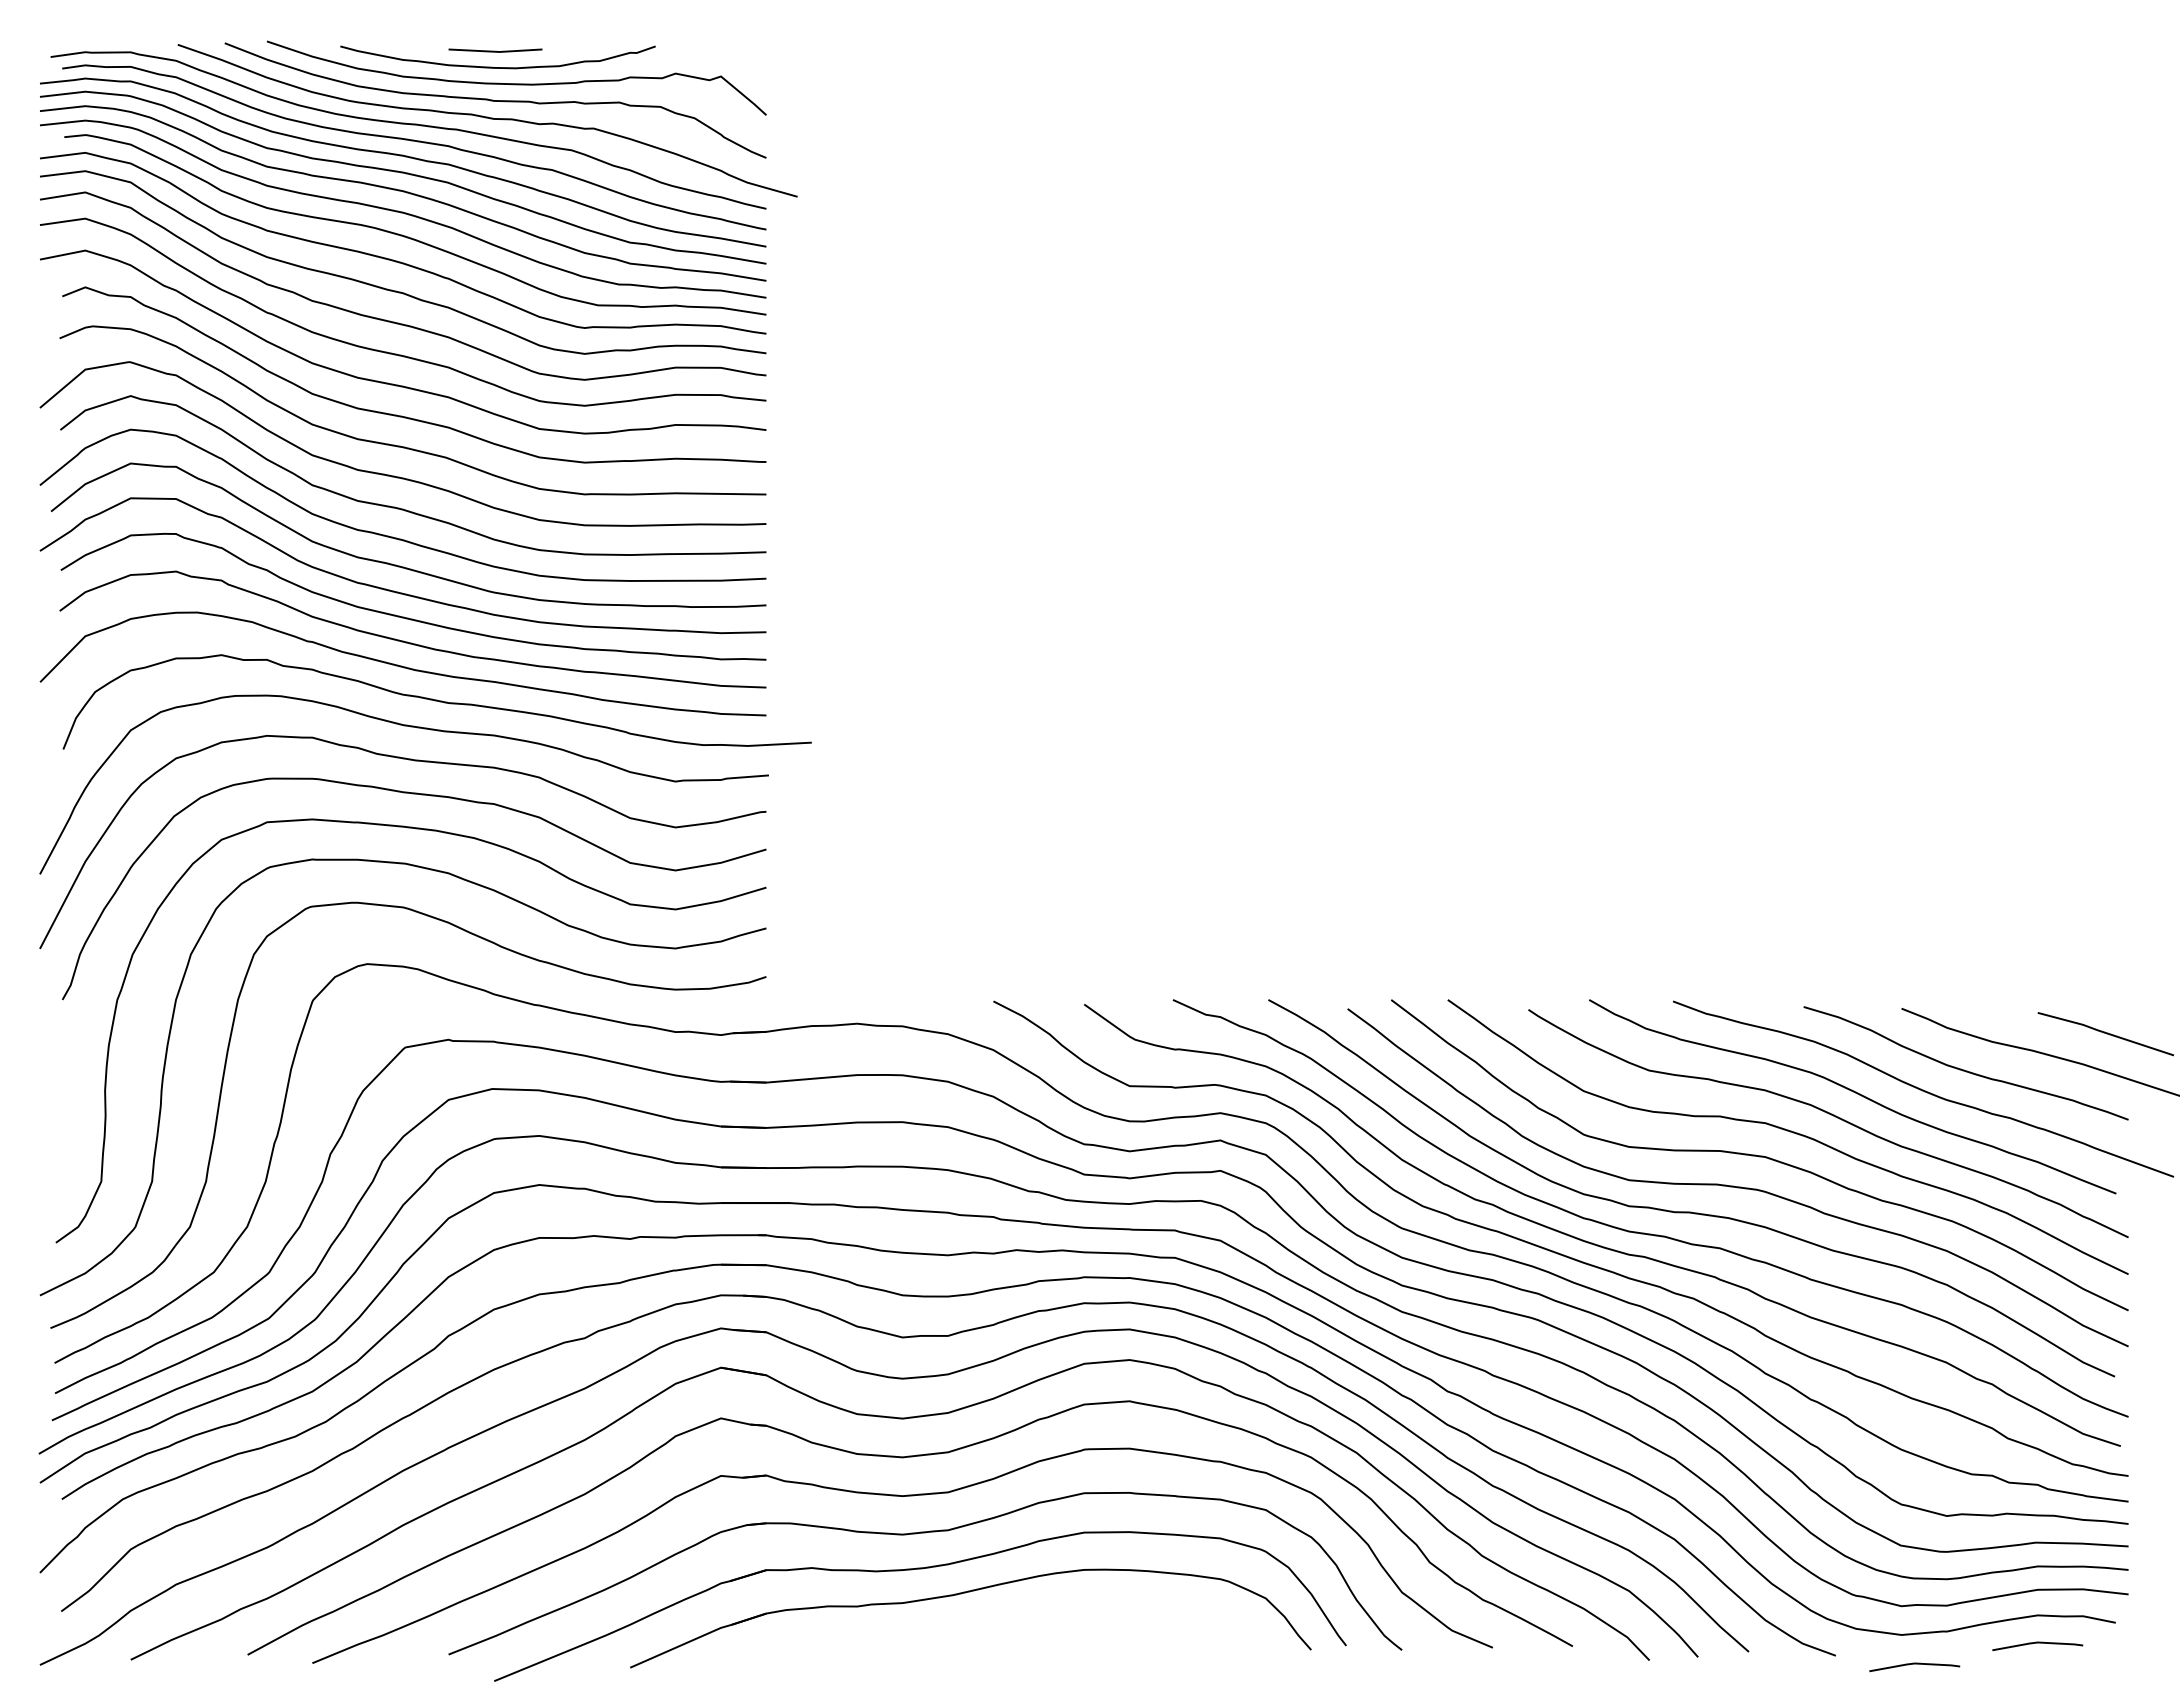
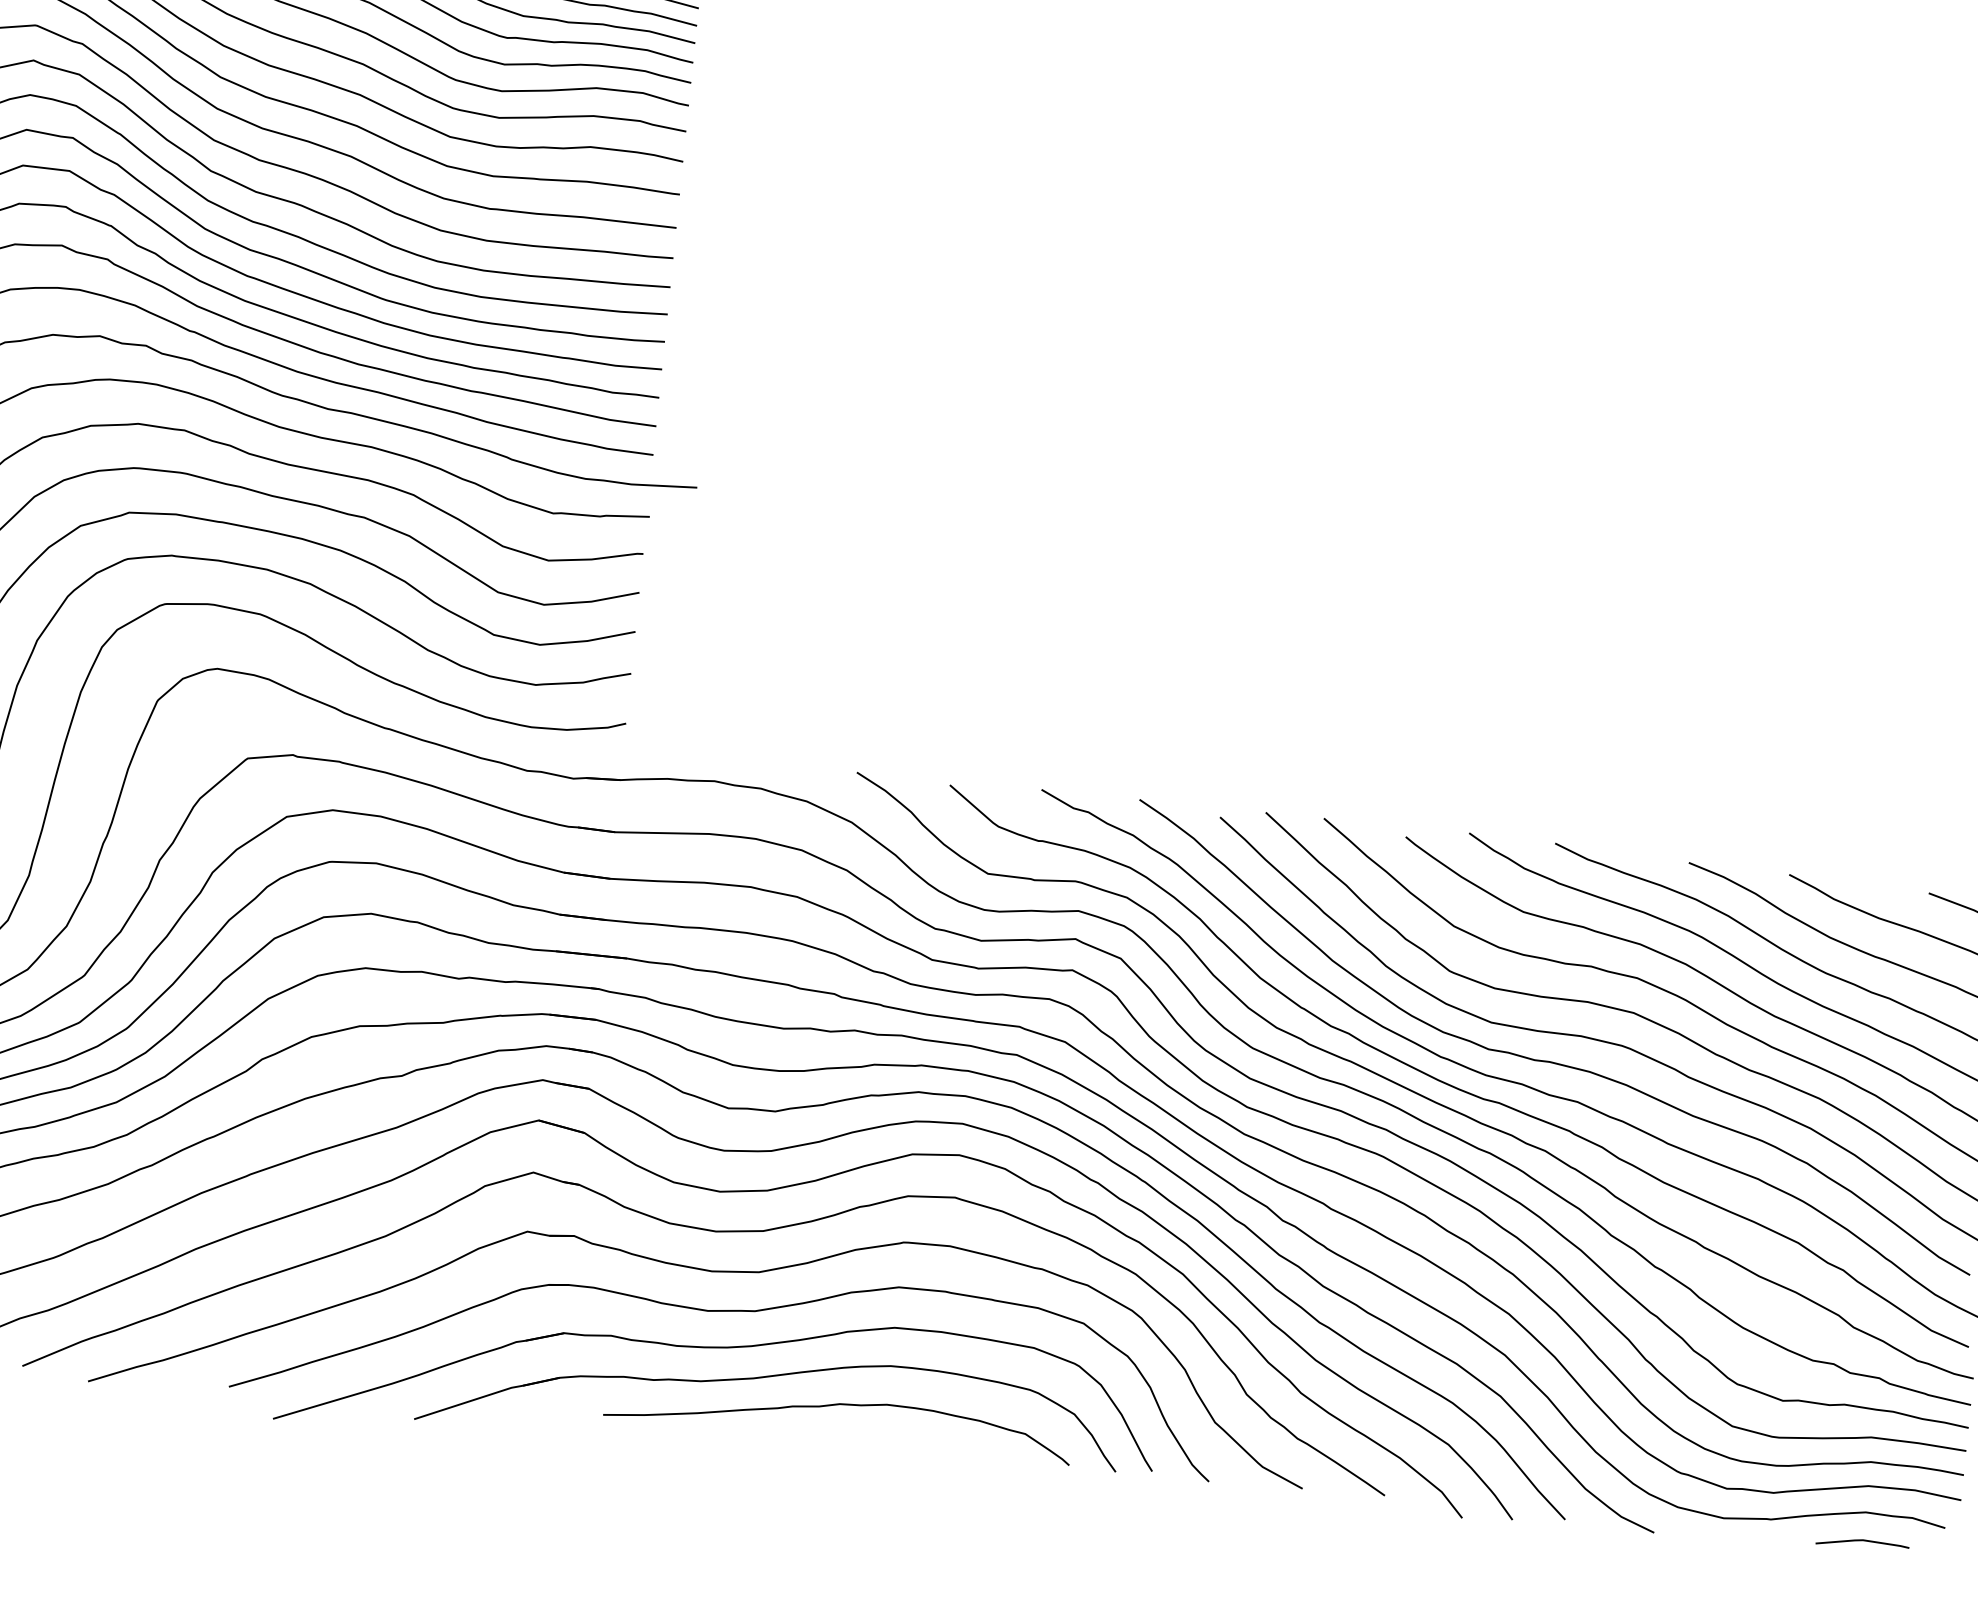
curve: (1035, 1613) -> (836, 1405), added
line: (1914, 1664) -> (1734, 1549), removed

